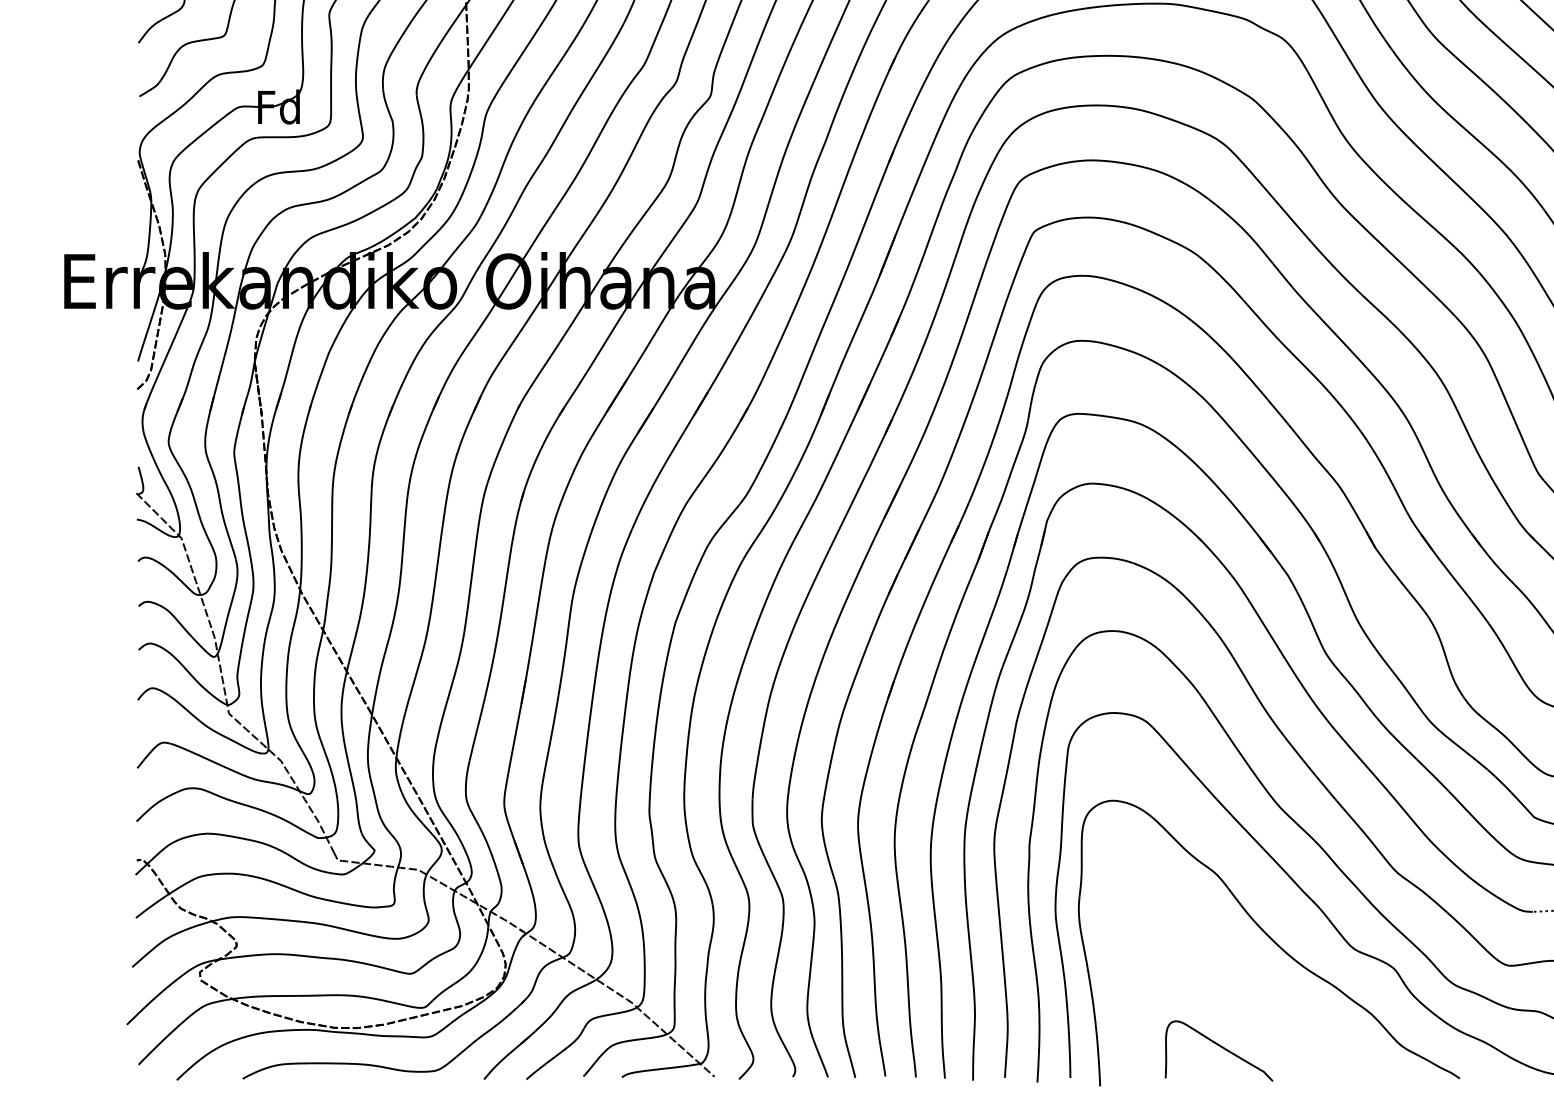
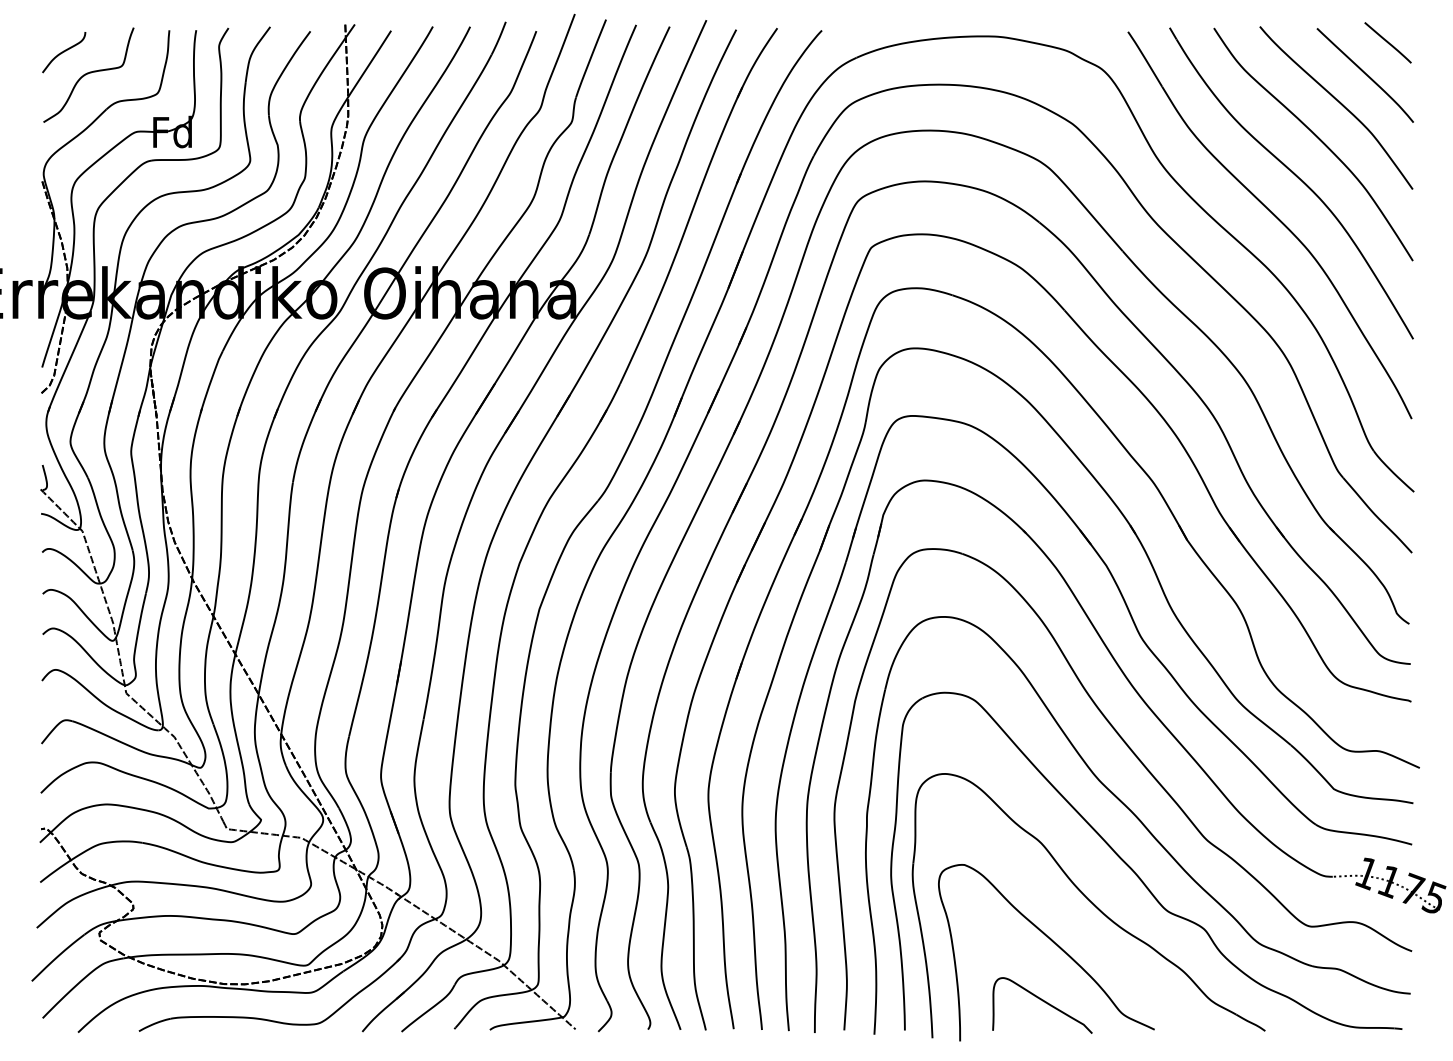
curve: (1230, 983) -> (1053, 943), added

